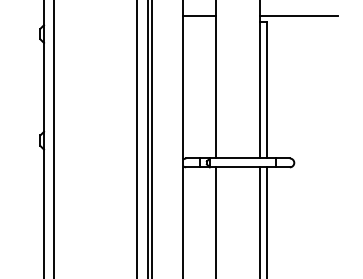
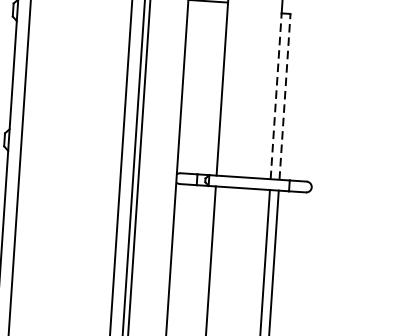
line: (299, 16) -> (329, 9), removed
line: (260, 89) -> (276, 95), solid -> dashed
line: (267, 89) -> (285, 95), solid -> dashed

